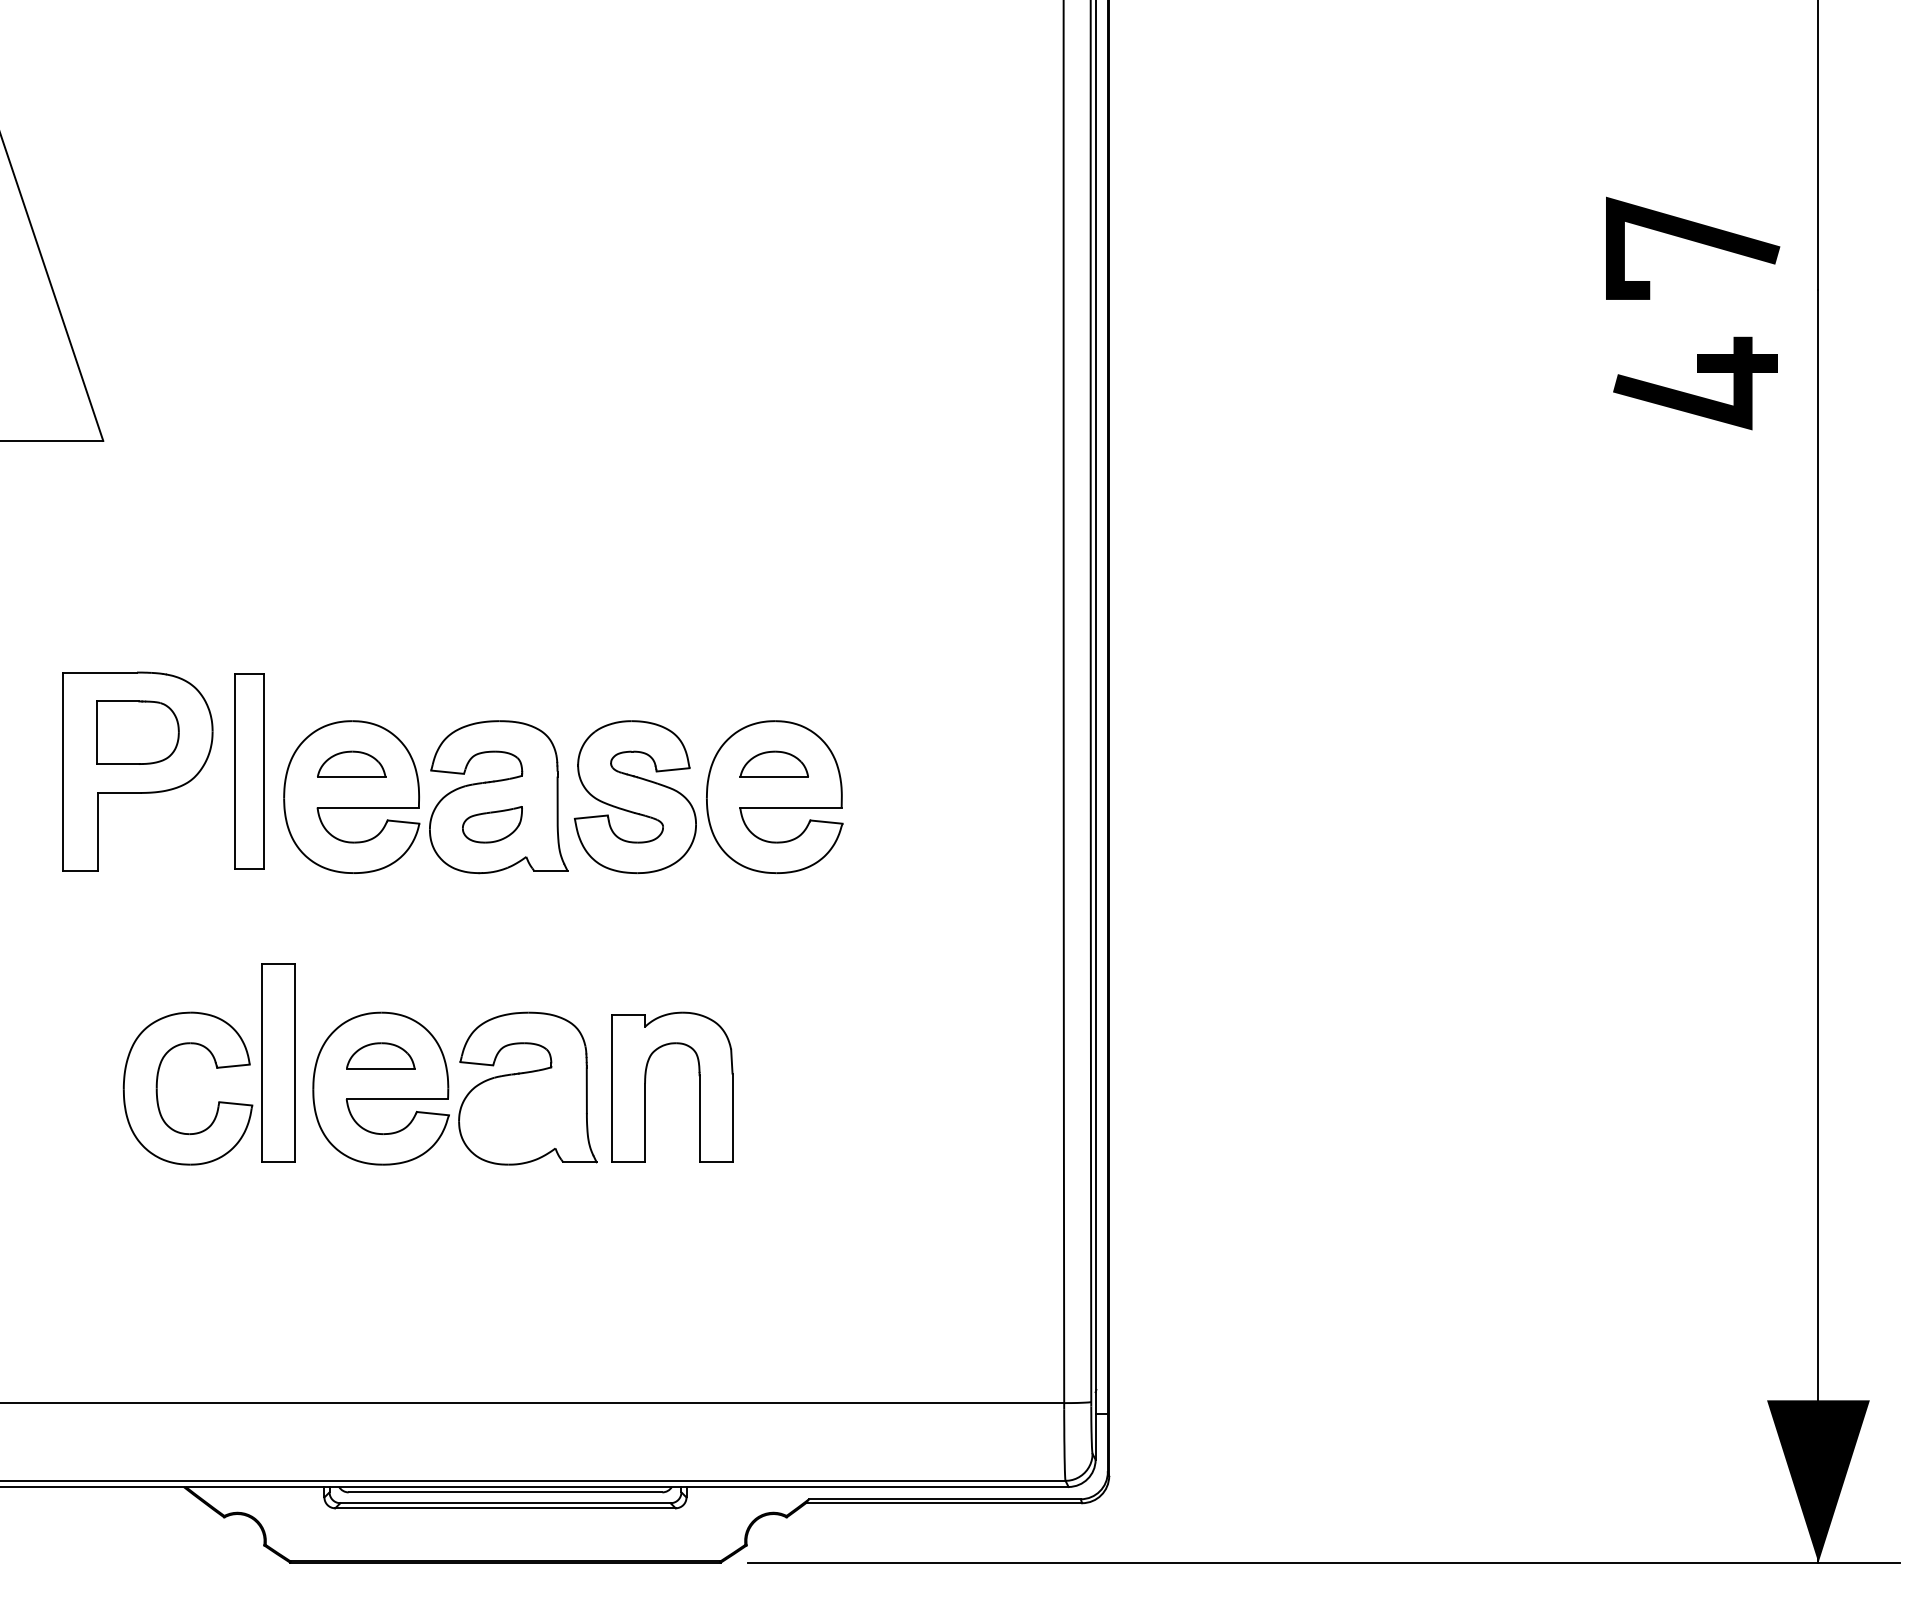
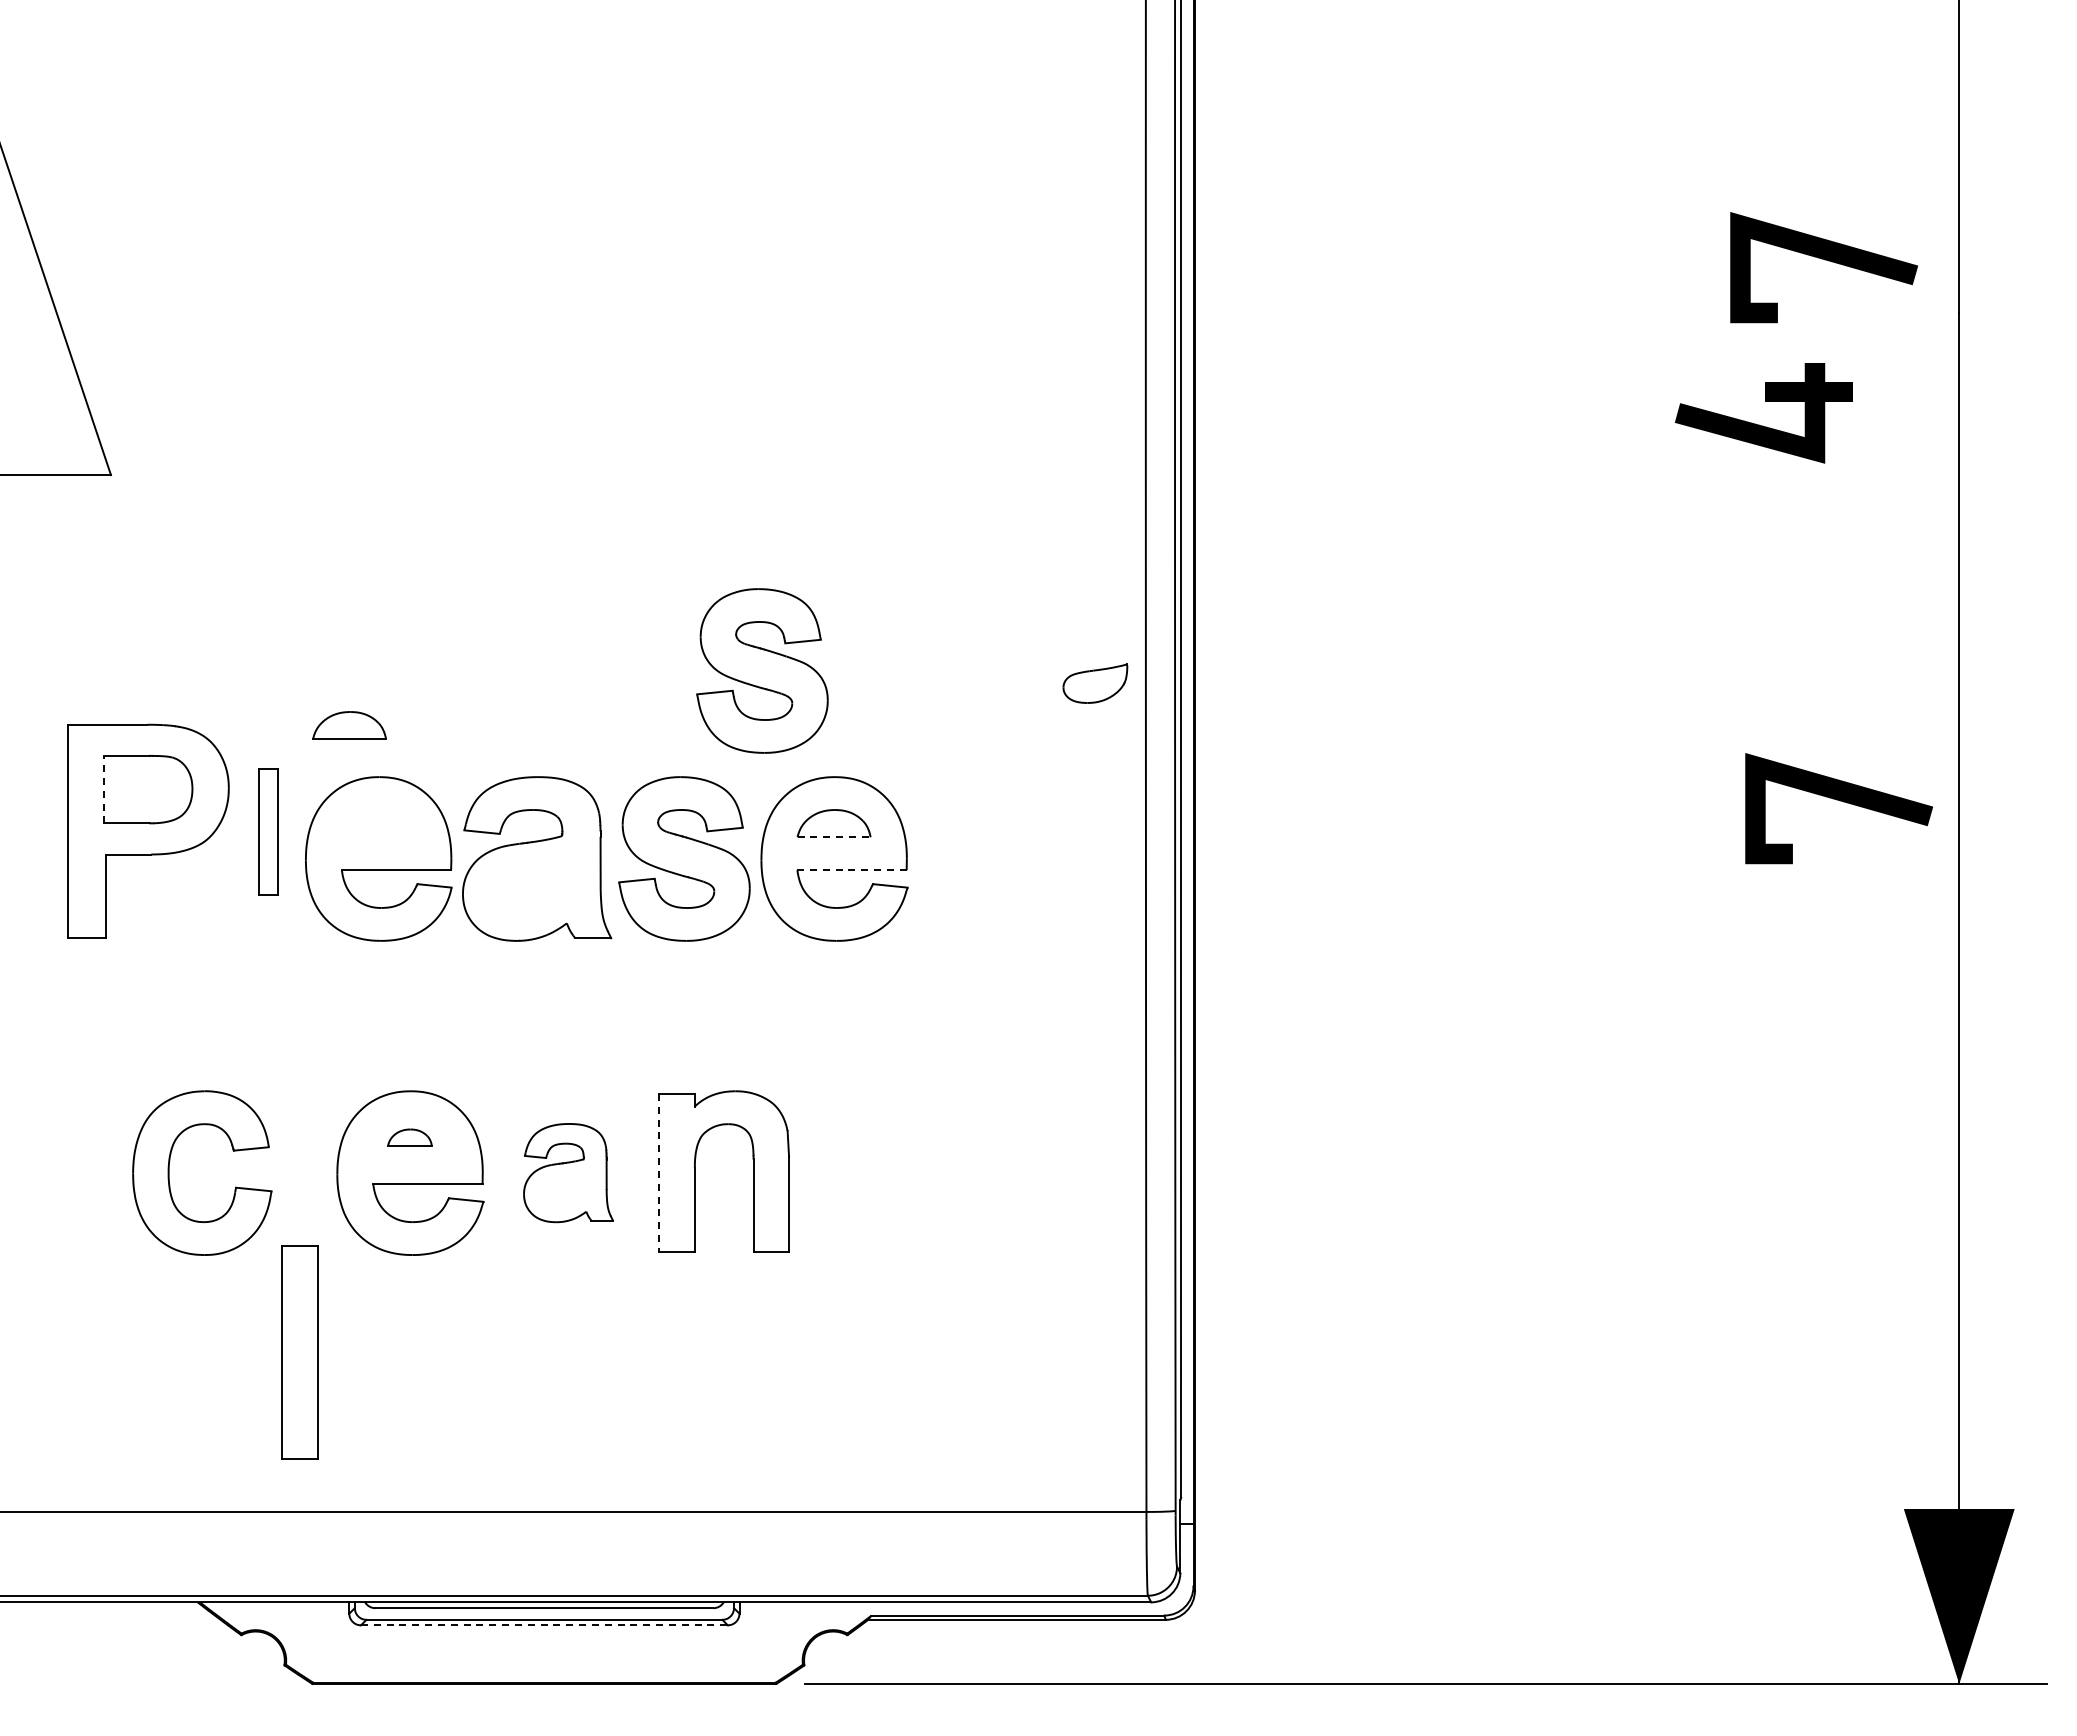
part: (1691, 393) -> (1759, 424), moved
part: (707, 622) -> (762, 670), added
line: (97, 732) -> (104, 789), solid -> dashed
line: (1708, 743) -> (1840, 801), added
part: (351, 764) -> (349, 725), moved
part: (249, 771) -> (268, 831), size x0.6
line: (774, 777) -> (834, 837), solid -> dashed
line: (791, 807) -> (852, 870), solid -> dashed
part: (492, 824) -> (1095, 683), moved
part: (380, 1055) -> (409, 1137), size x0.6
part: (278, 1063) -> (299, 1352), moved
part: (527, 1088) -> (568, 1172), size x0.6
line: (612, 1089) -> (659, 1173), solid -> dashed
line: (505, 1508) -> (544, 1625), solid -> dashed

